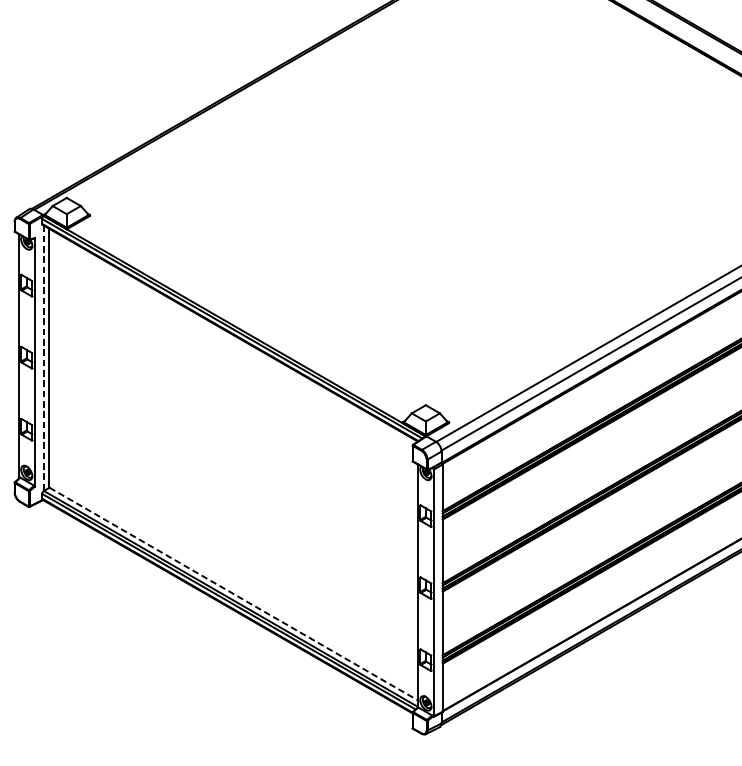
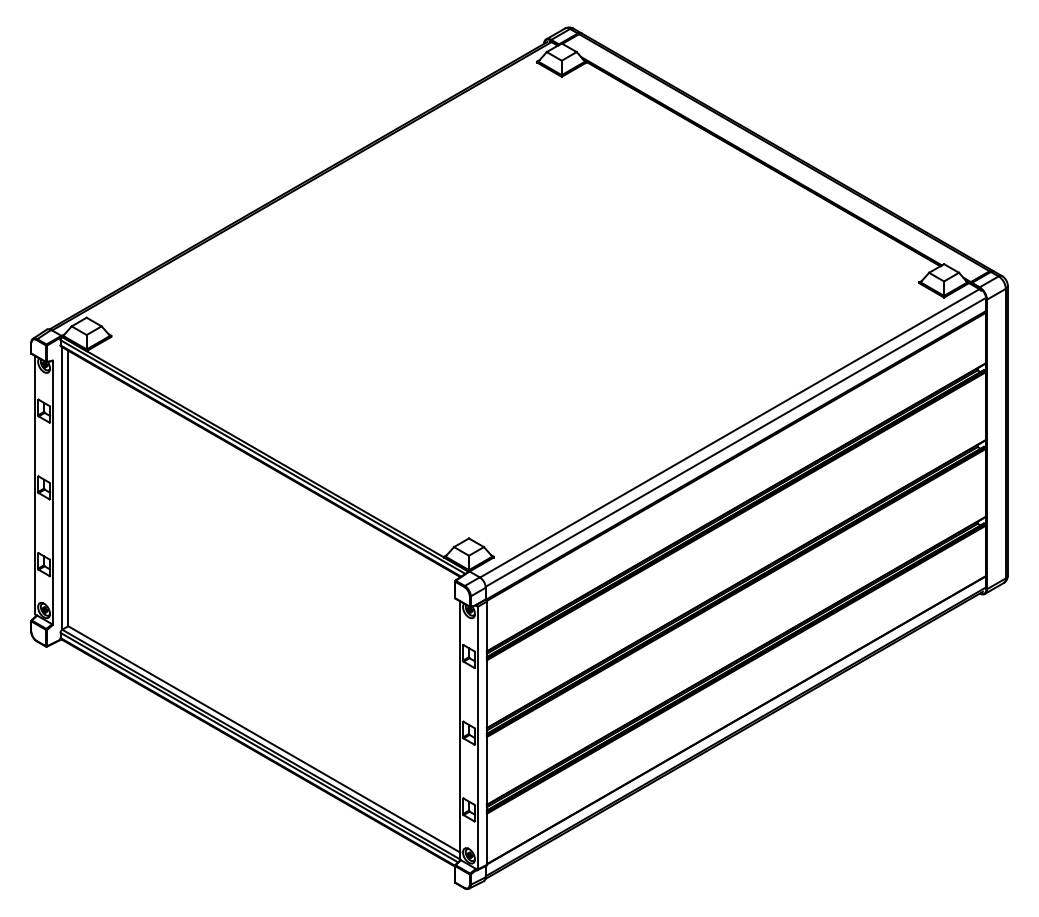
line: (44, 359) -> (62, 489), dashed -> solid
line: (233, 594) -> (264, 739), dashed -> solid

